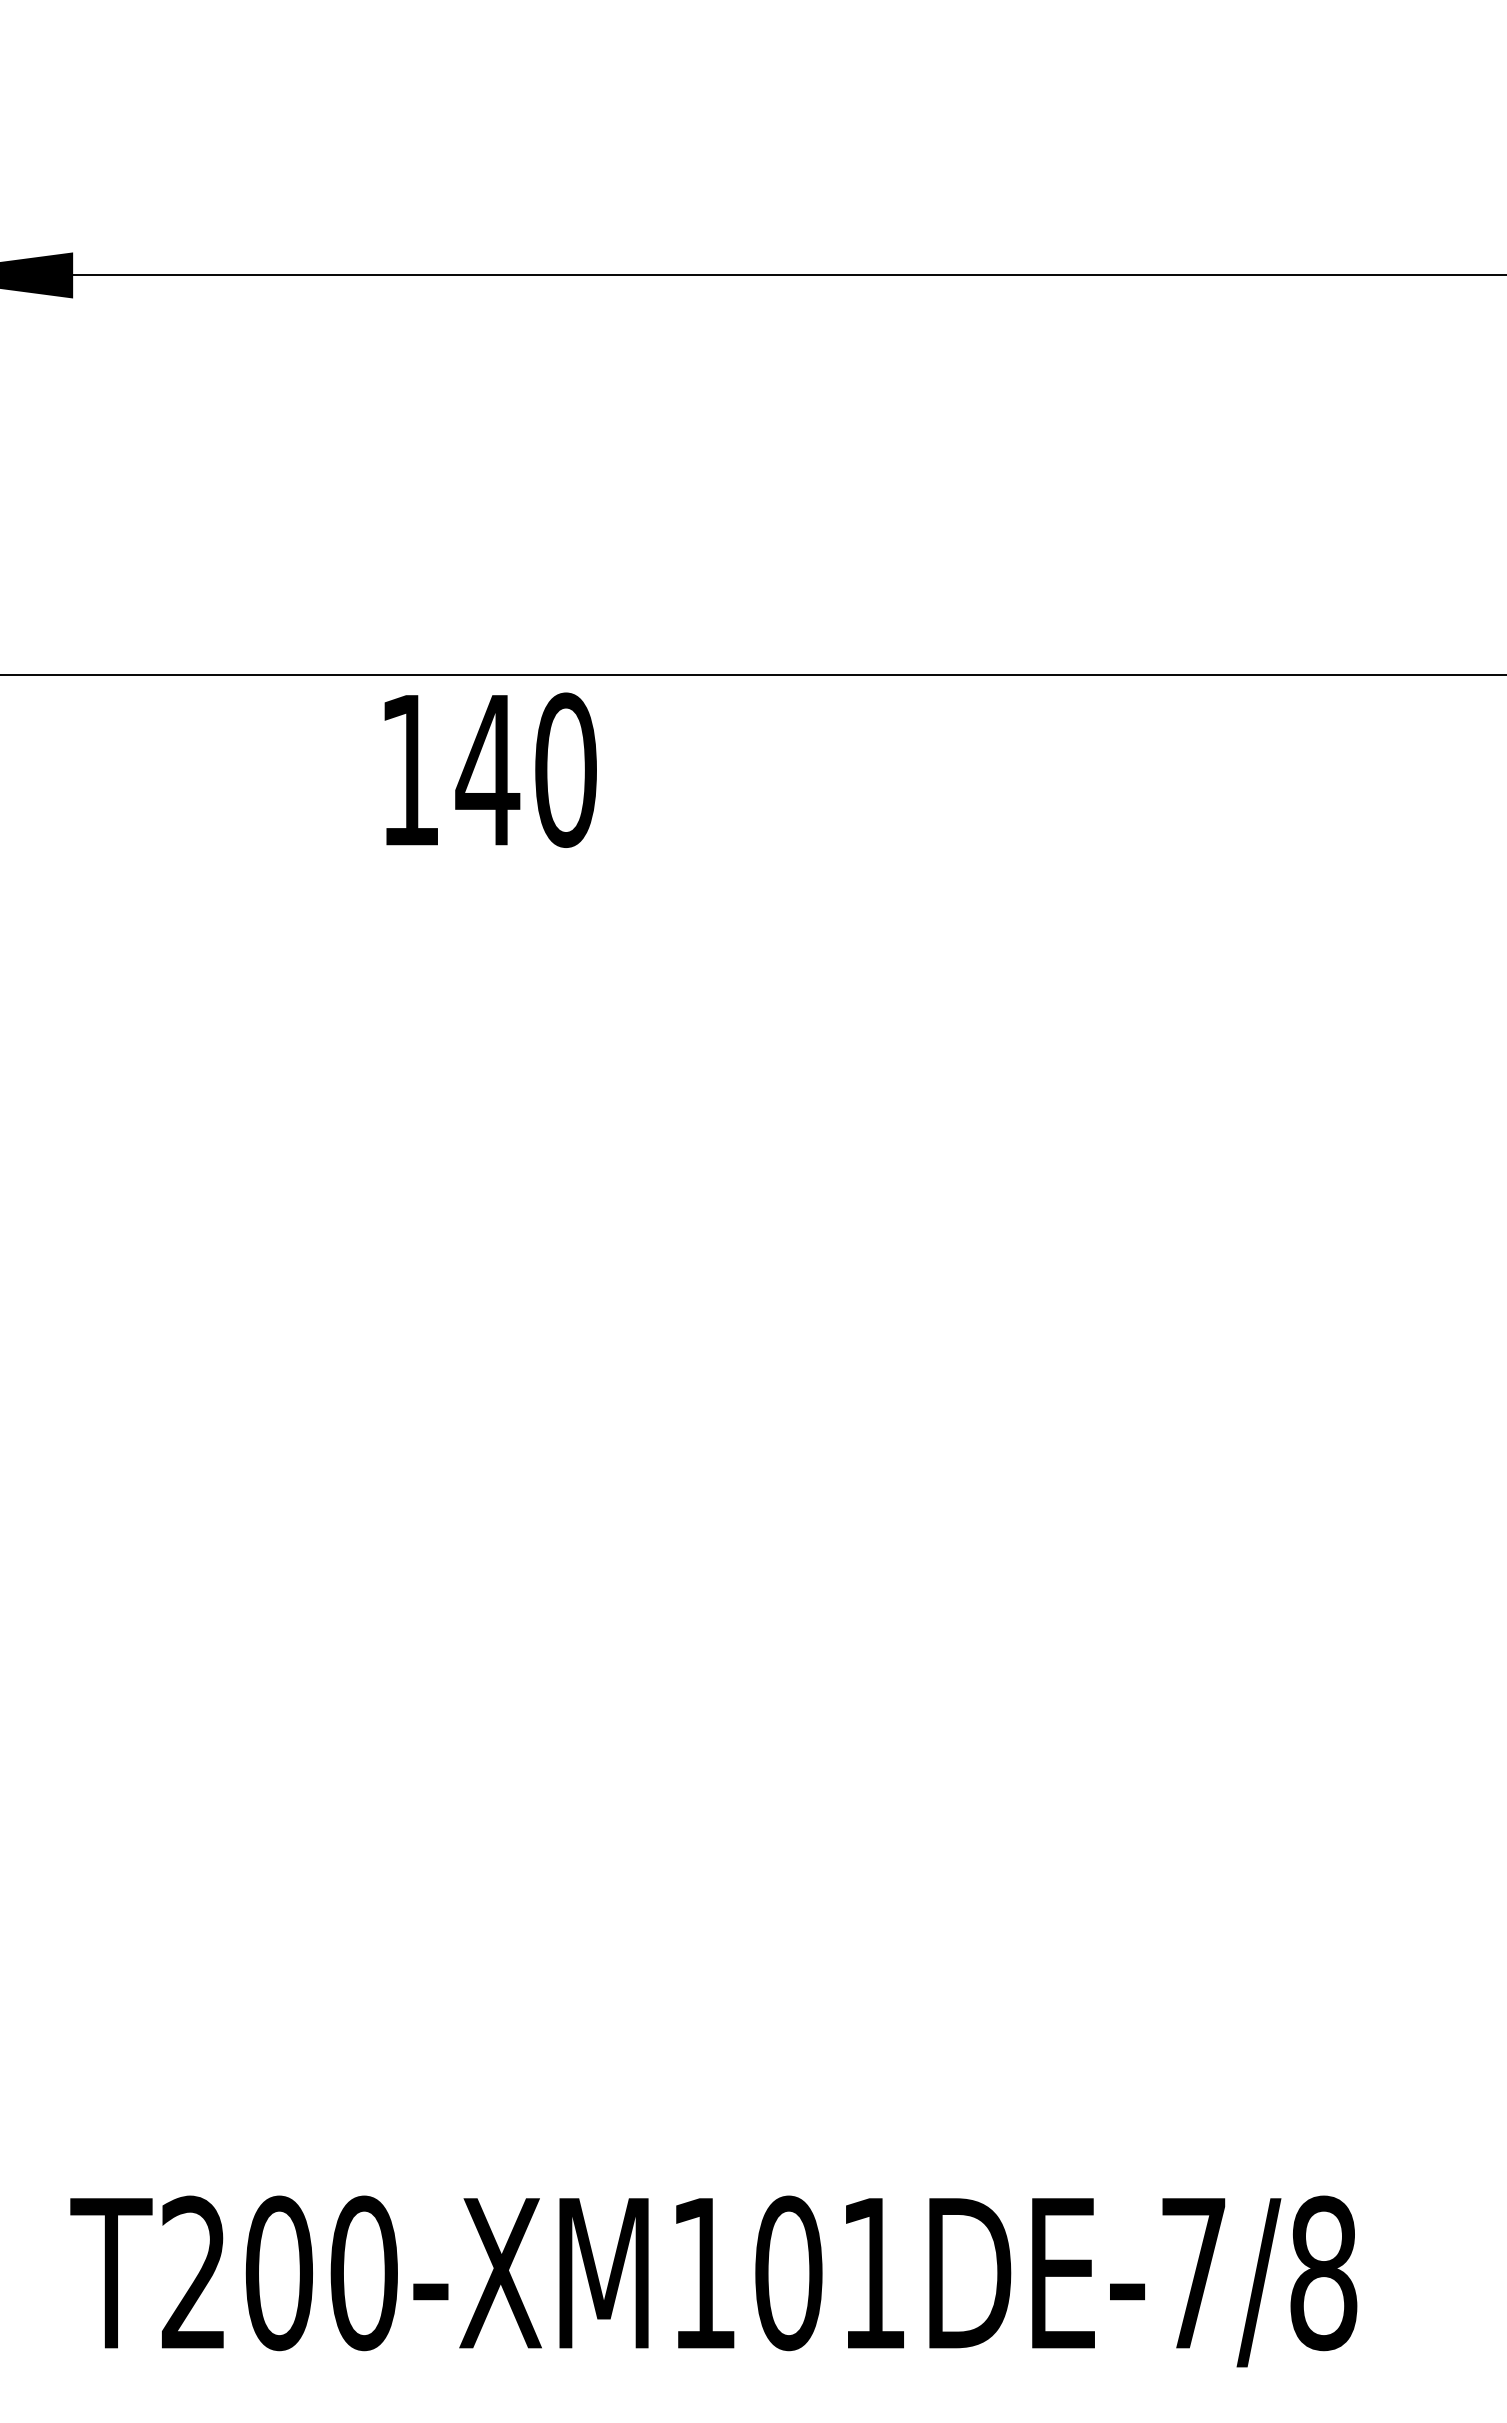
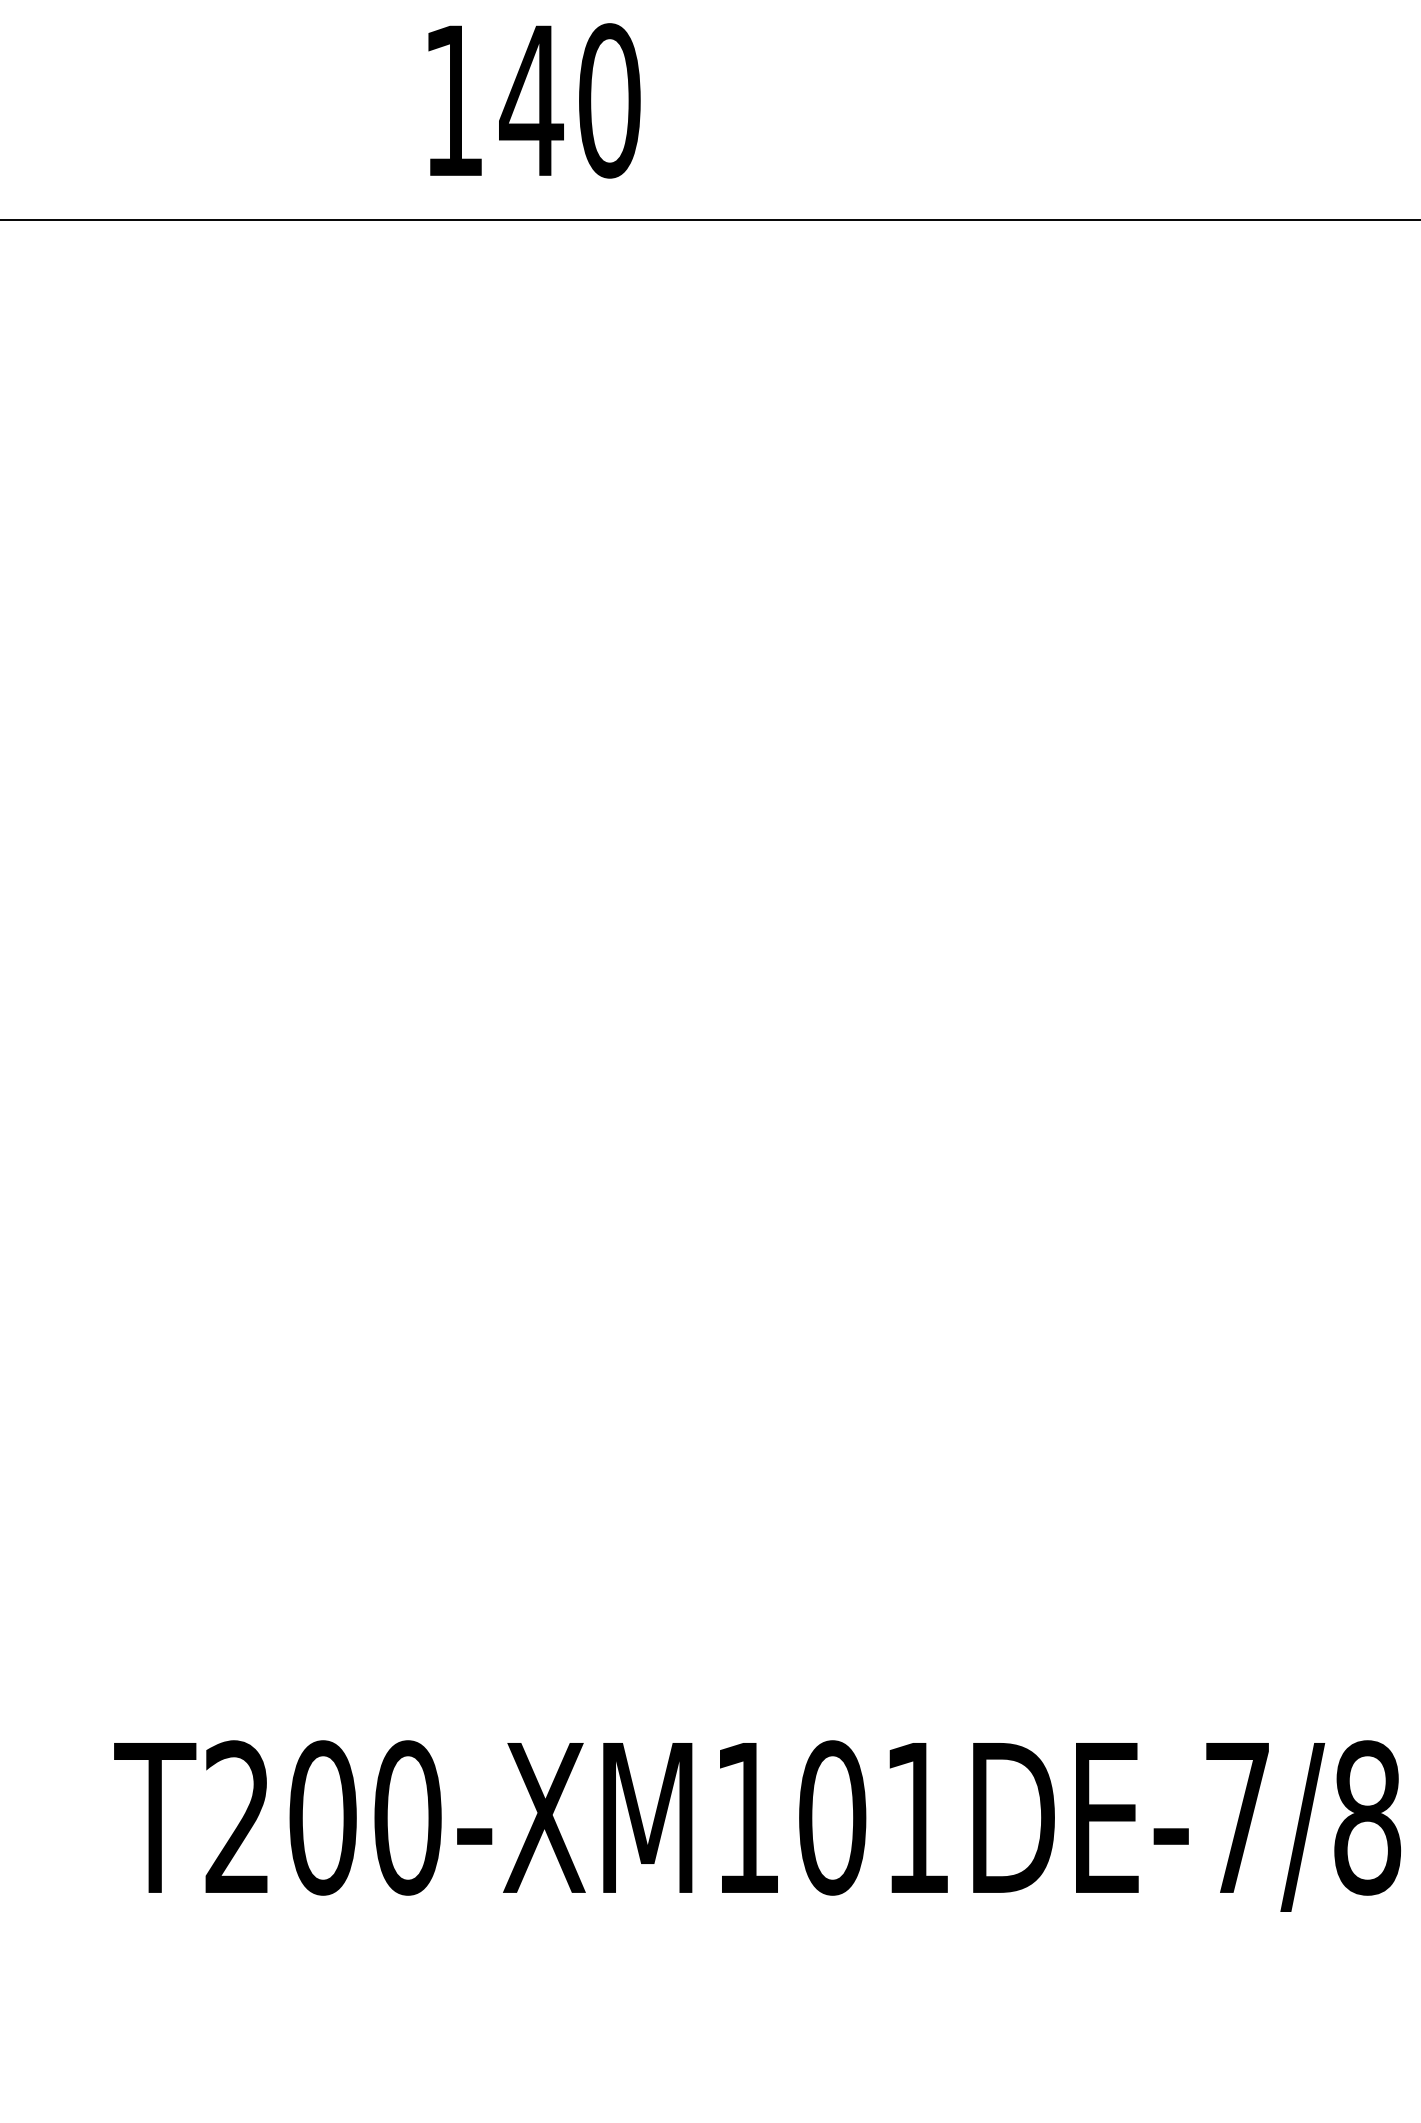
text: (490, 769) -> (534, 100), moved

